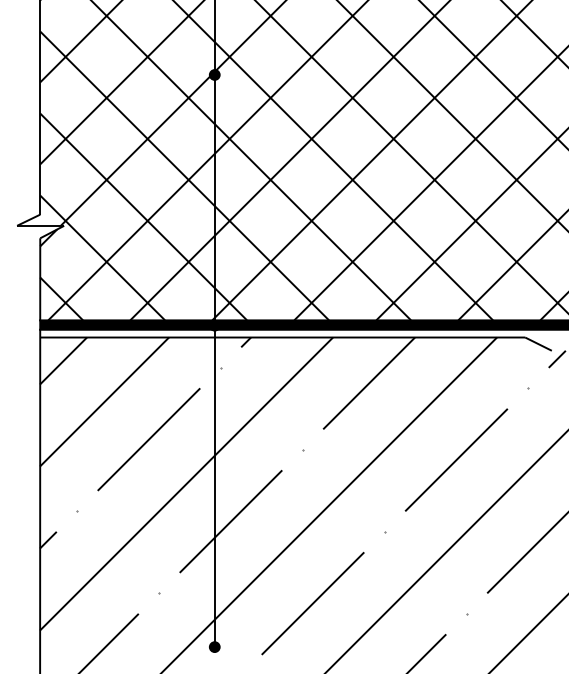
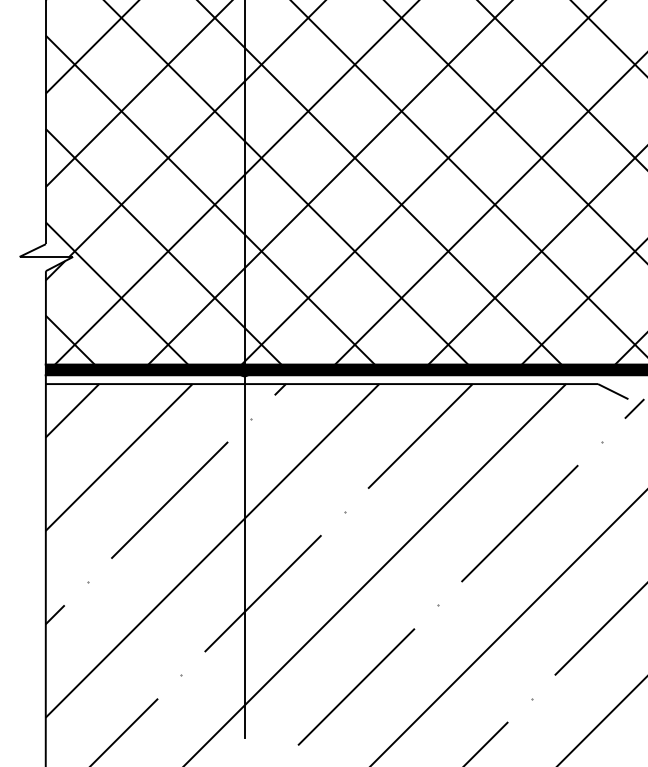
fill: (214, 74) -> (244, 84), removed
fill: (214, 647) -> (244, 736), removed

